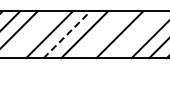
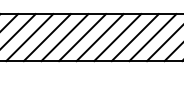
line: (31, 34) -> (29, 37), added
line: (67, 34) -> (65, 37), dashed -> solid
line: (101, 34) -> (99, 37), added
line: (136, 34) -> (134, 37), added

